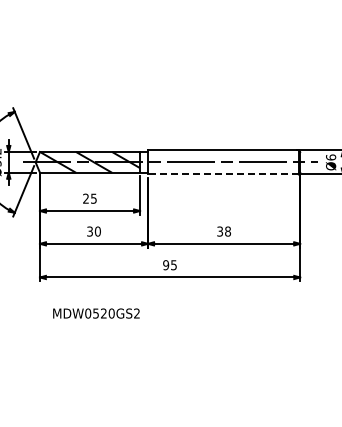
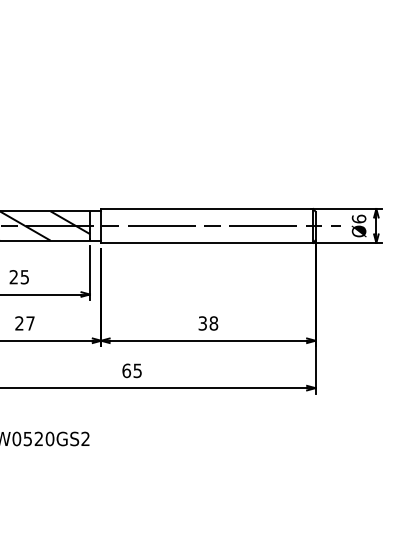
line: (222, 174) -> (206, 243), dashed -> solid
text: (93, 231) -> (24, 323), 30 -> 27
text: (166, 265) -> (127, 371), 95 -> 65

